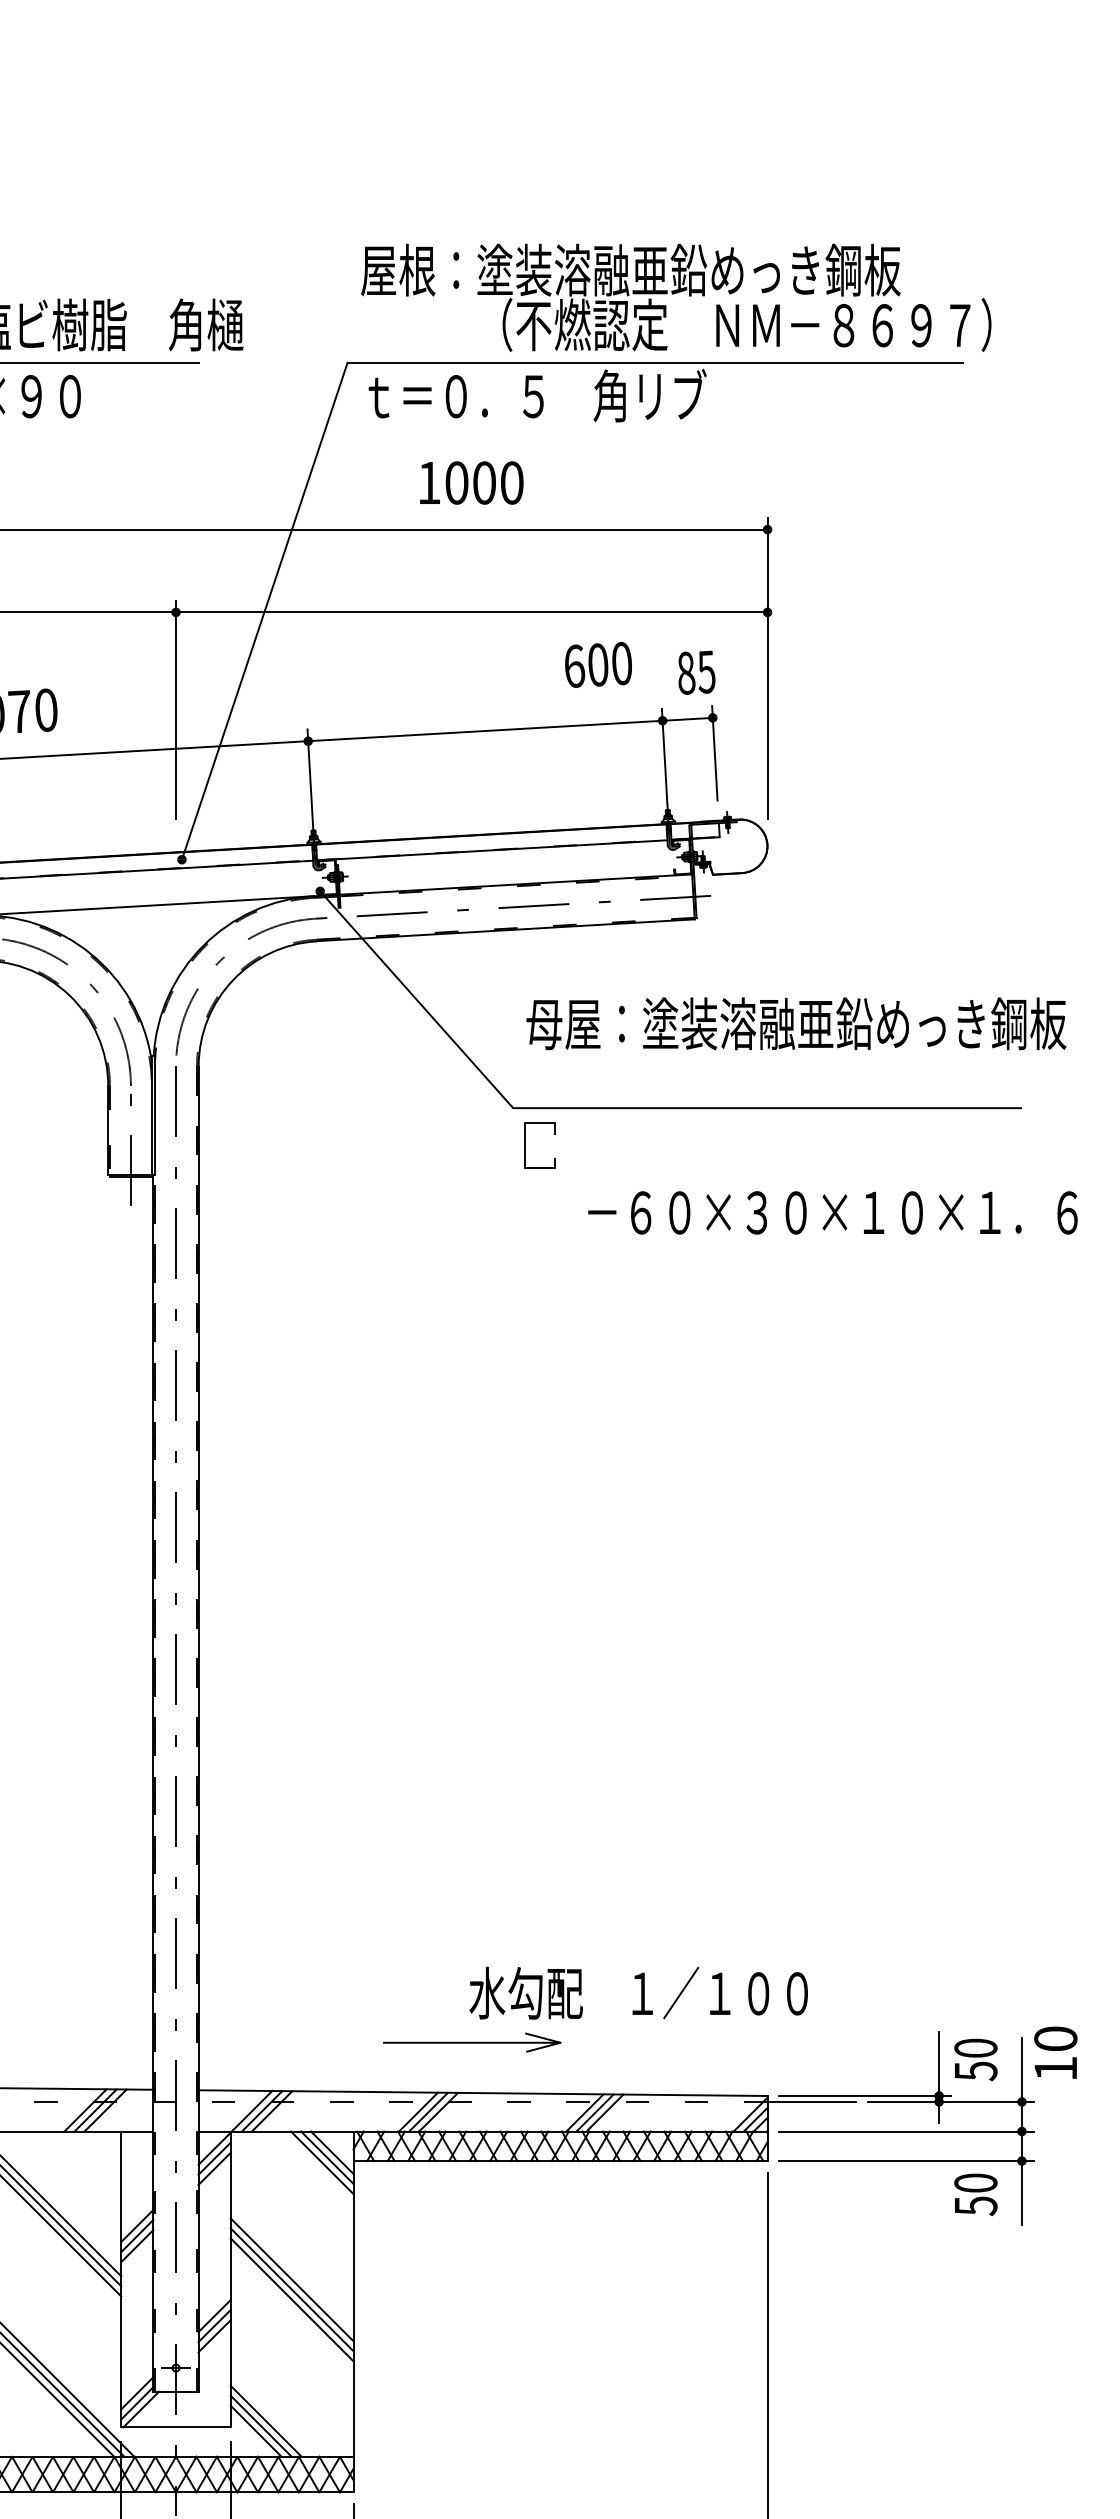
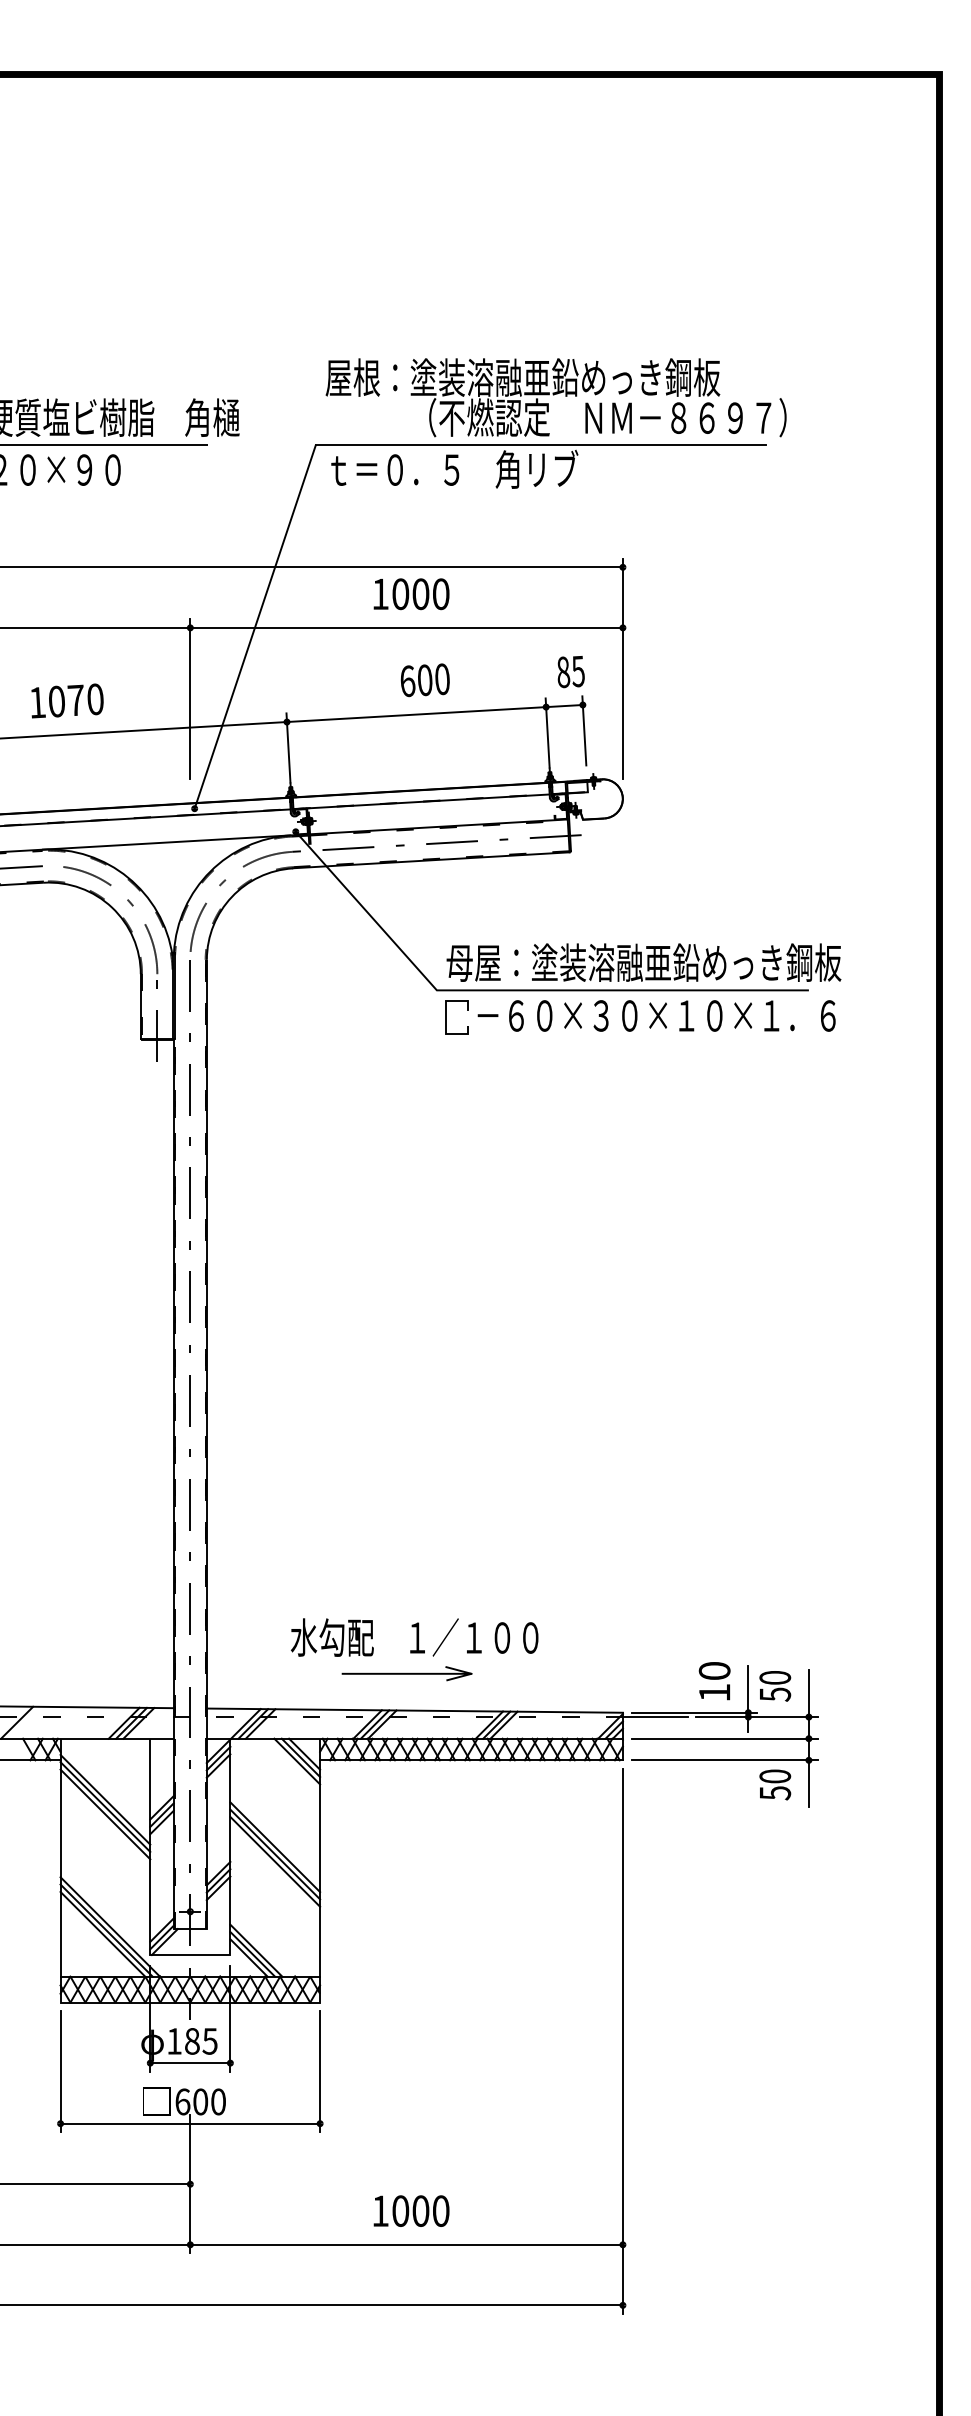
text: (471, 483) -> (411, 594), moved
text: (597, 665) -> (424, 680), moved
text: (795, 1023) -> (643, 962), moved
text: (832, 1212) -> (656, 1015), moved
text: (638, 1993) -> (414, 1637), moved
text: (1055, 2053) -> (714, 1681), moved

